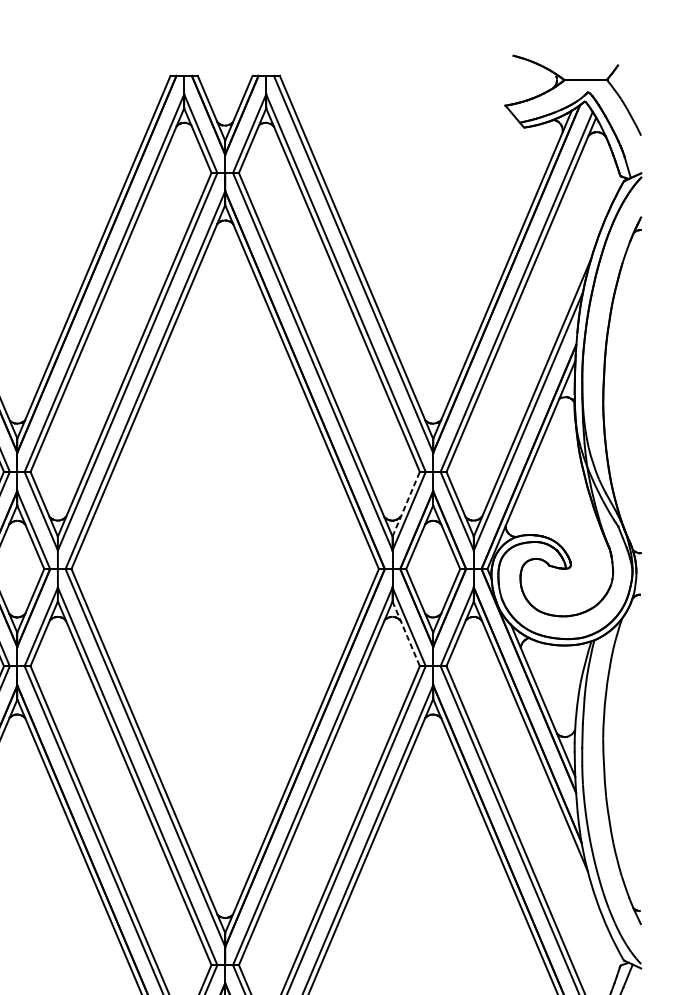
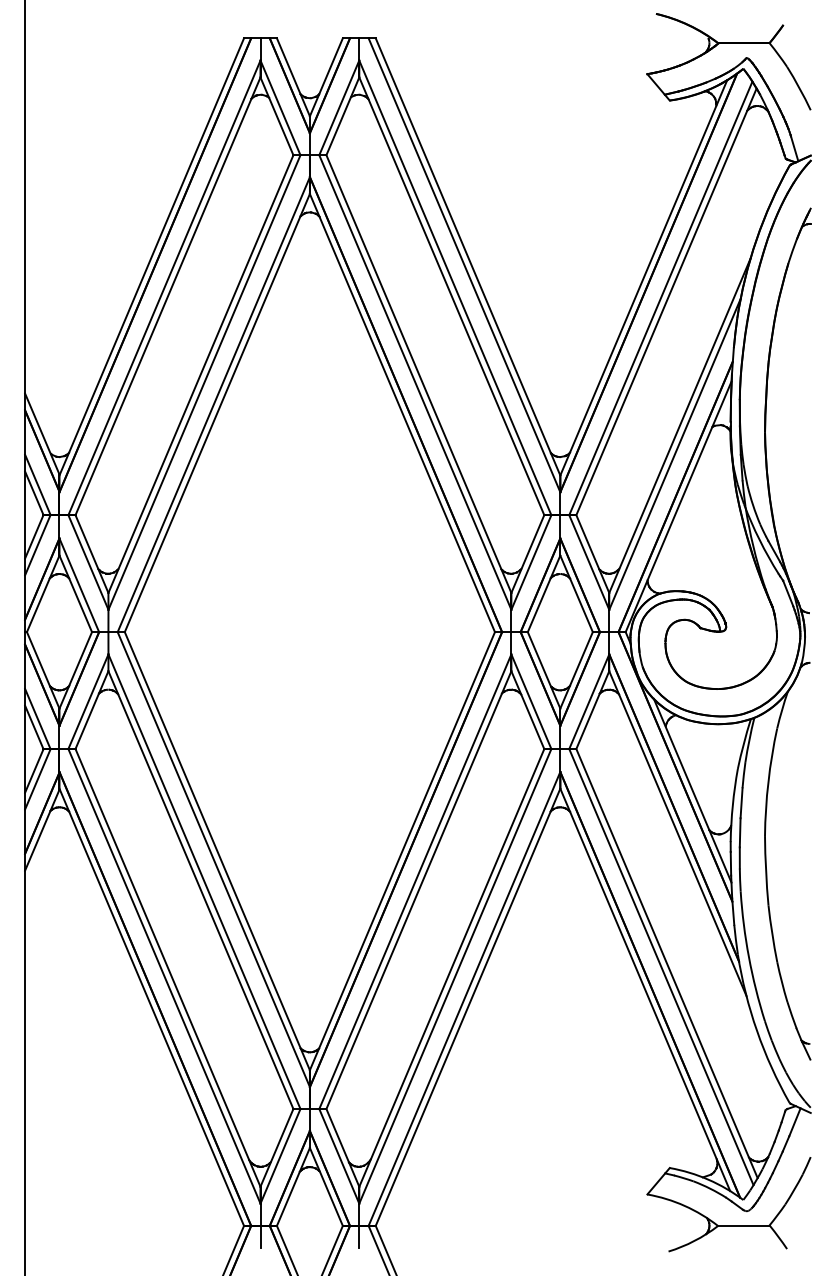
line: (406, 503) -> (528, 553), dashed -> solid
line: (406, 634) -> (528, 710), dashed -> solid

